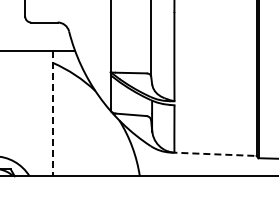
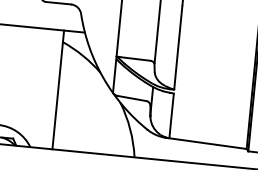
line: (52, 113) -> (57, 89), dashed -> solid
line: (213, 154) -> (206, 143), dashed -> solid

